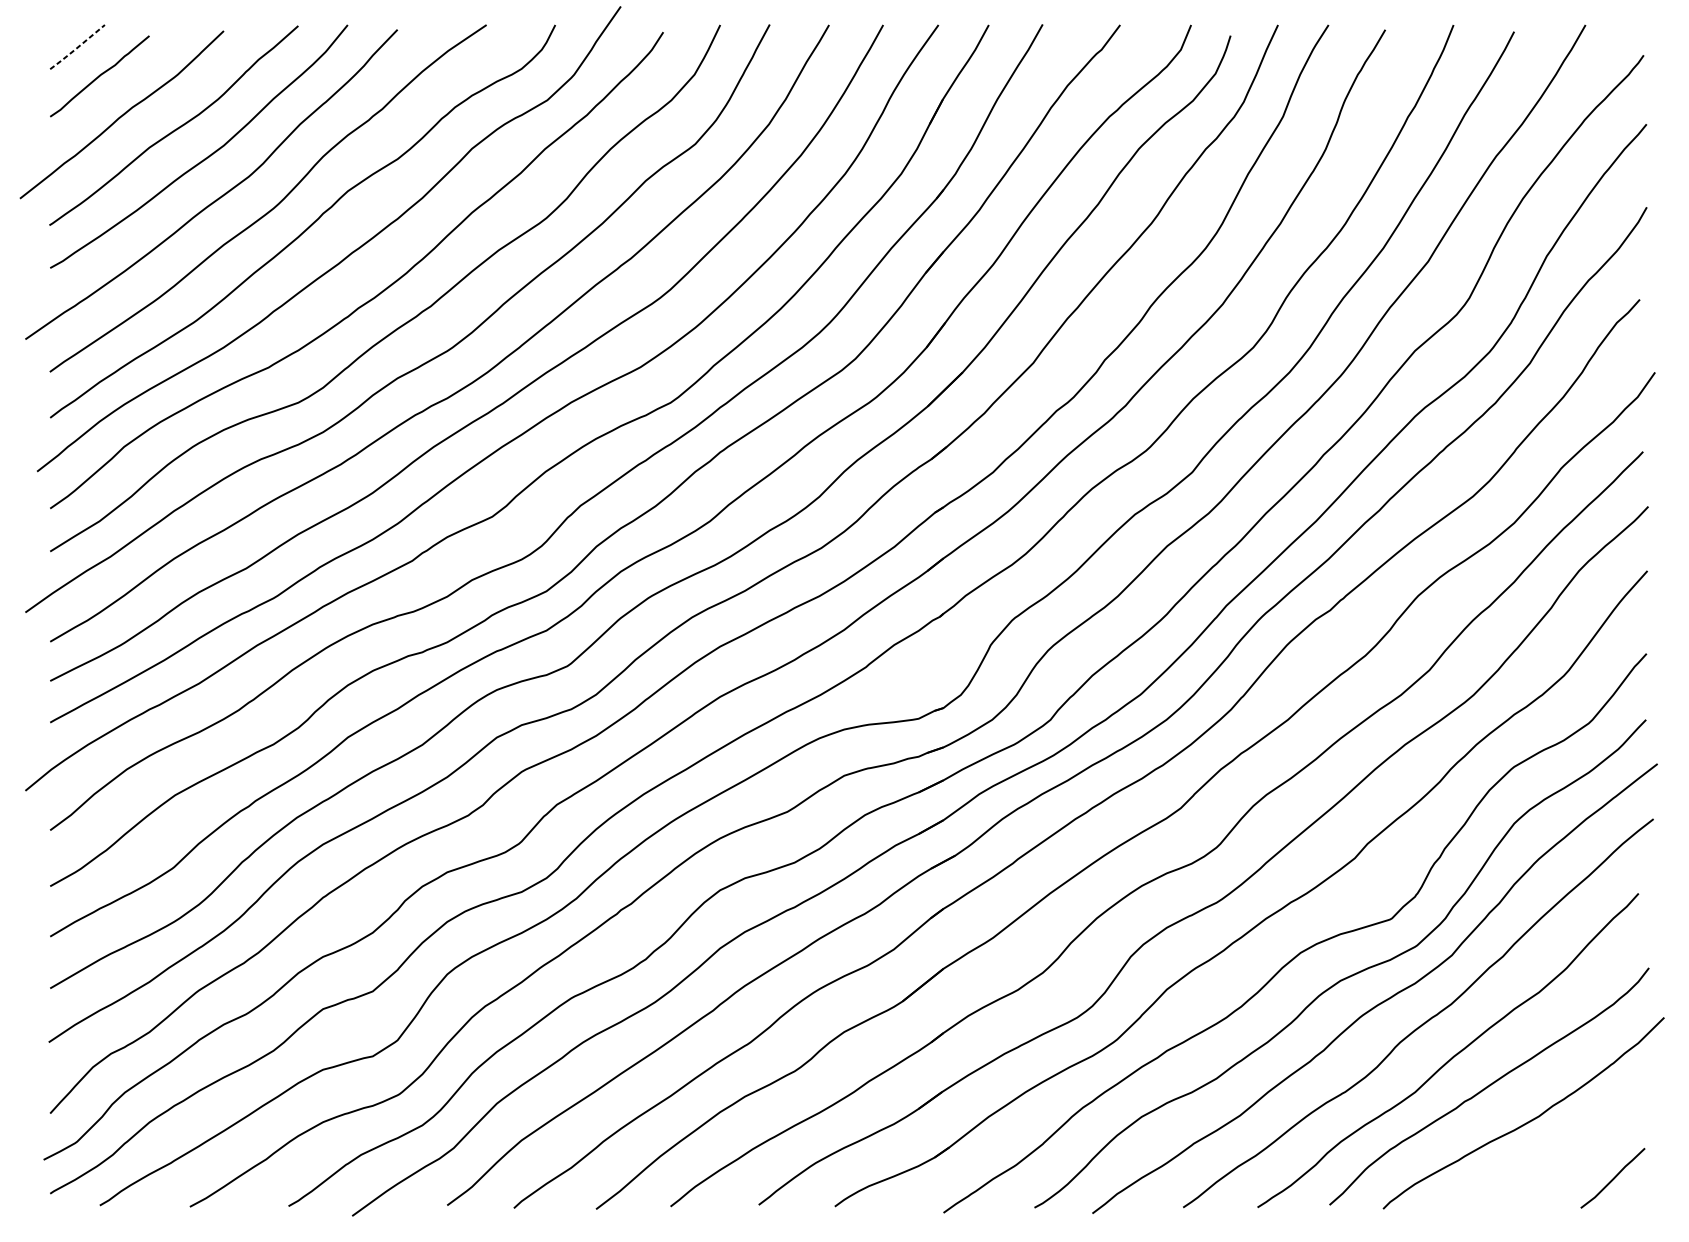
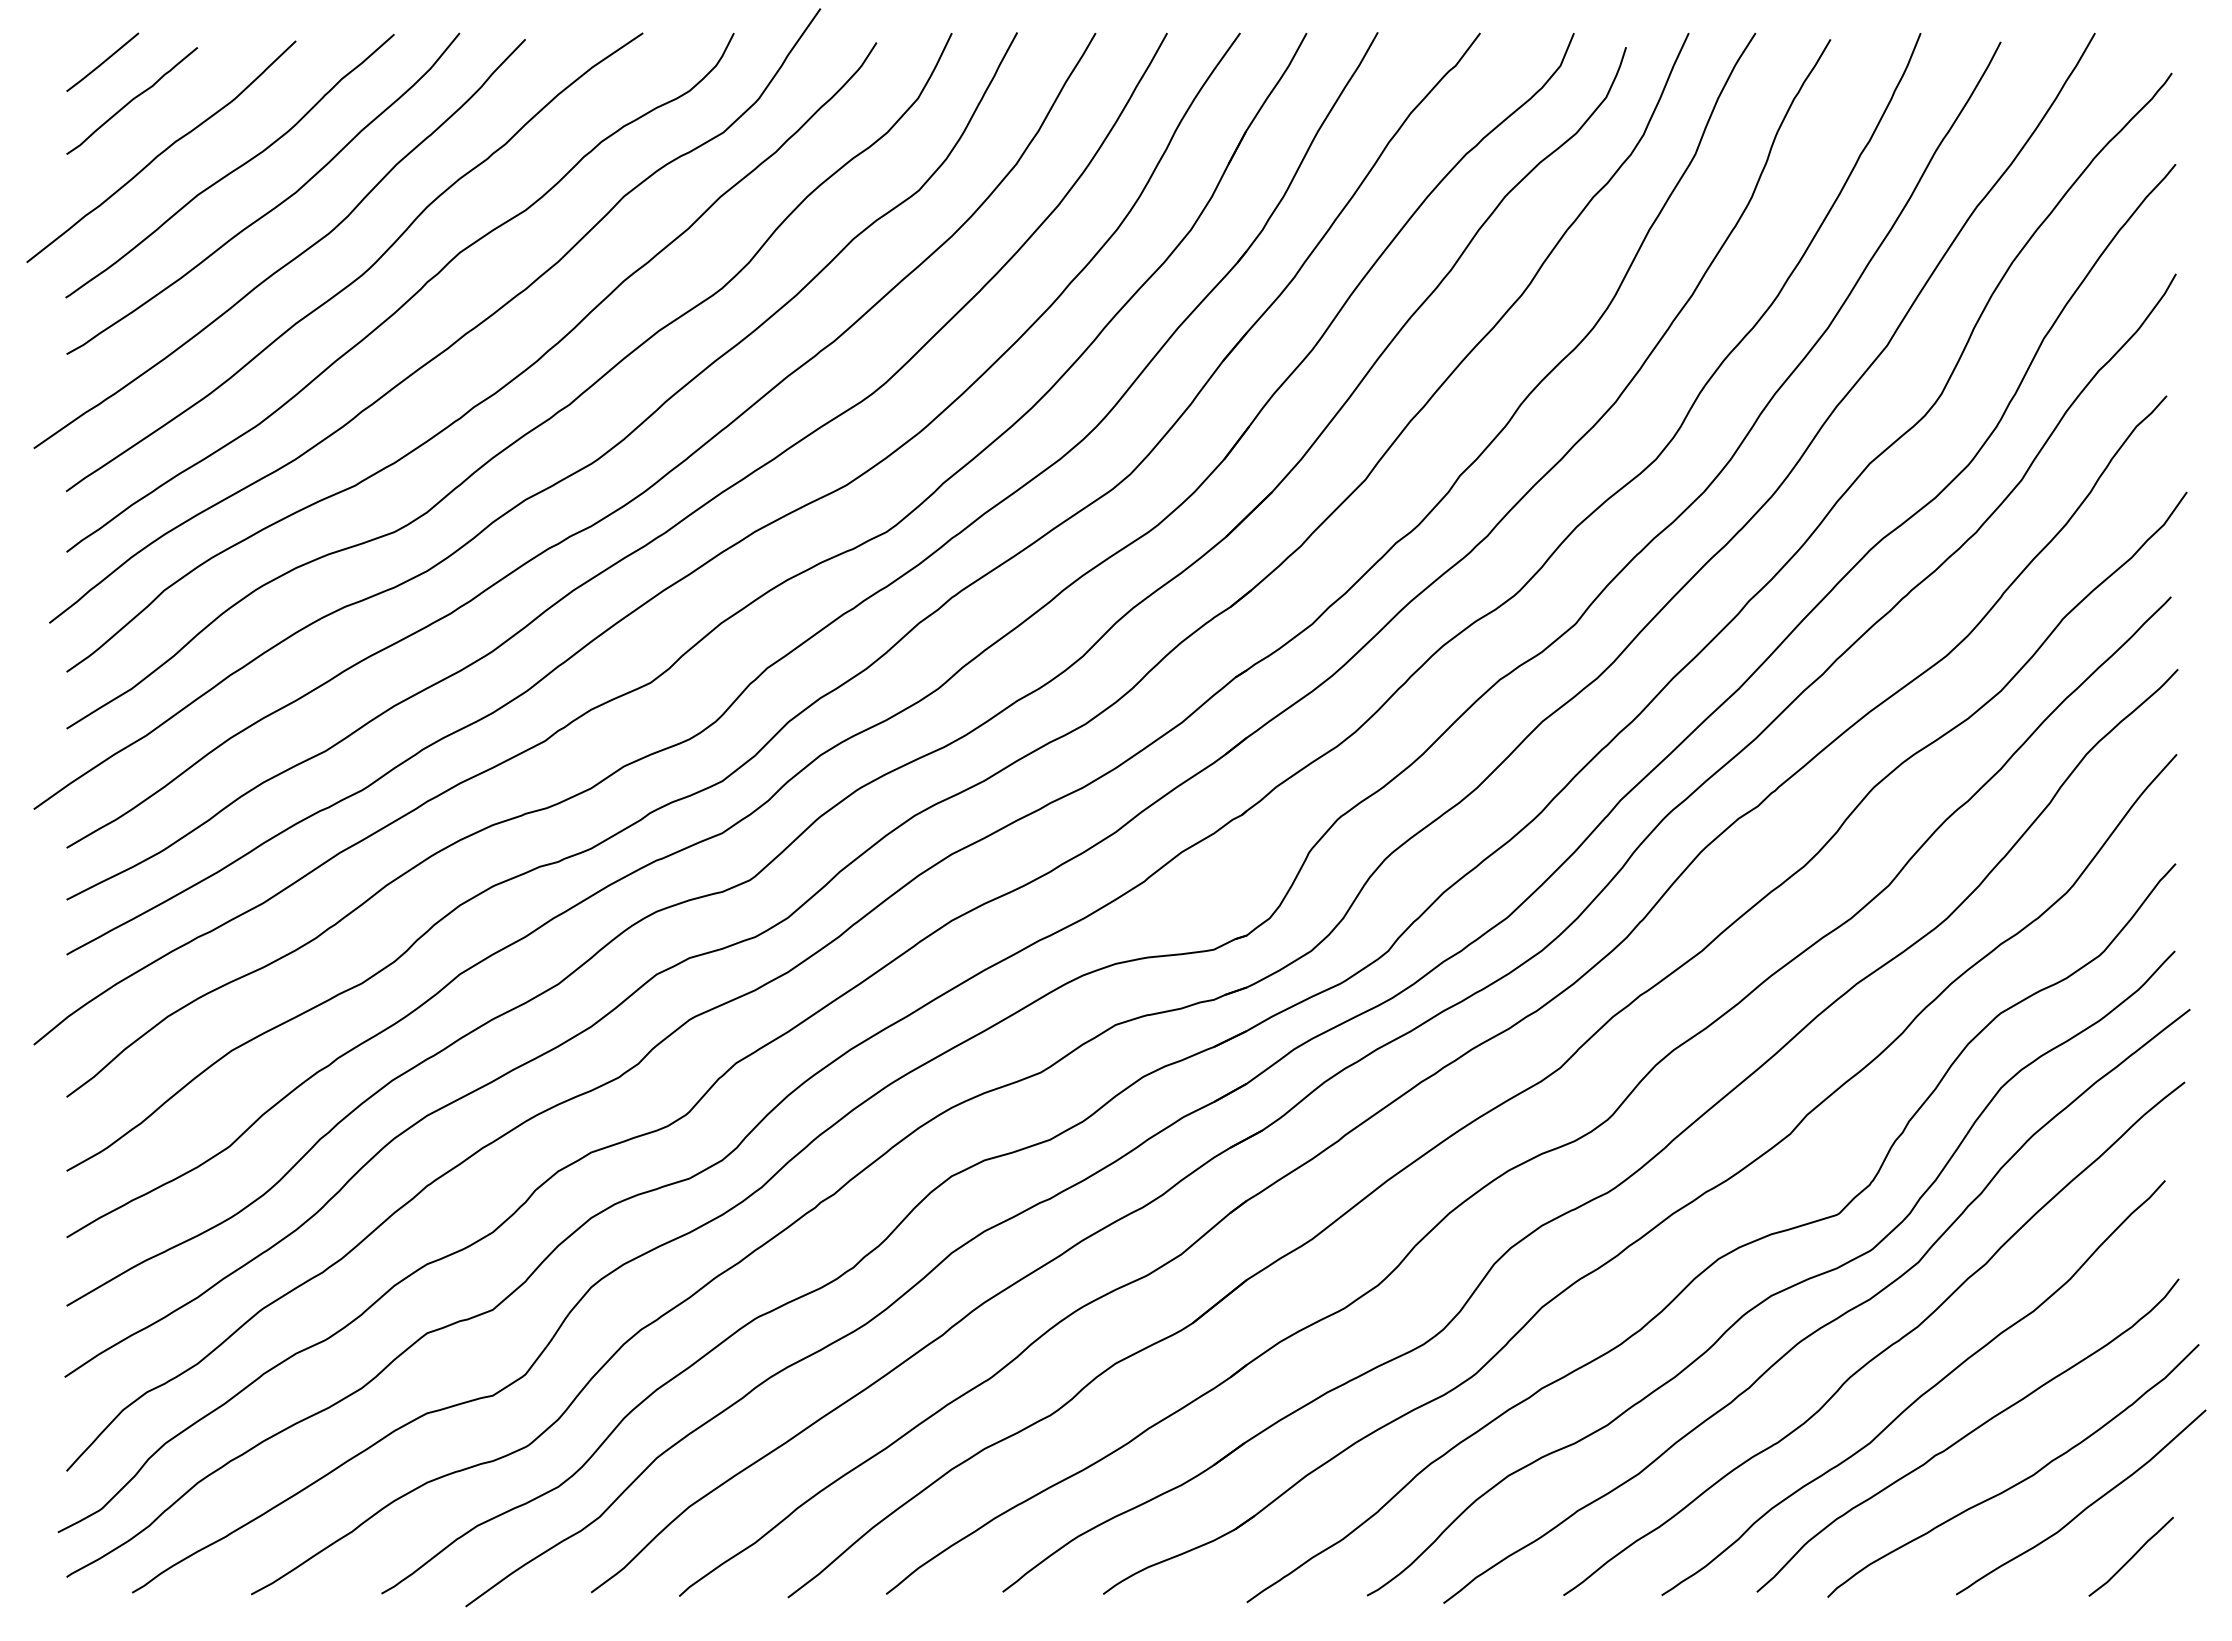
line: (77, 48) -> (102, 63), dashed -> solid
curve: (1578, 1140) -> (2085, 1507), added

